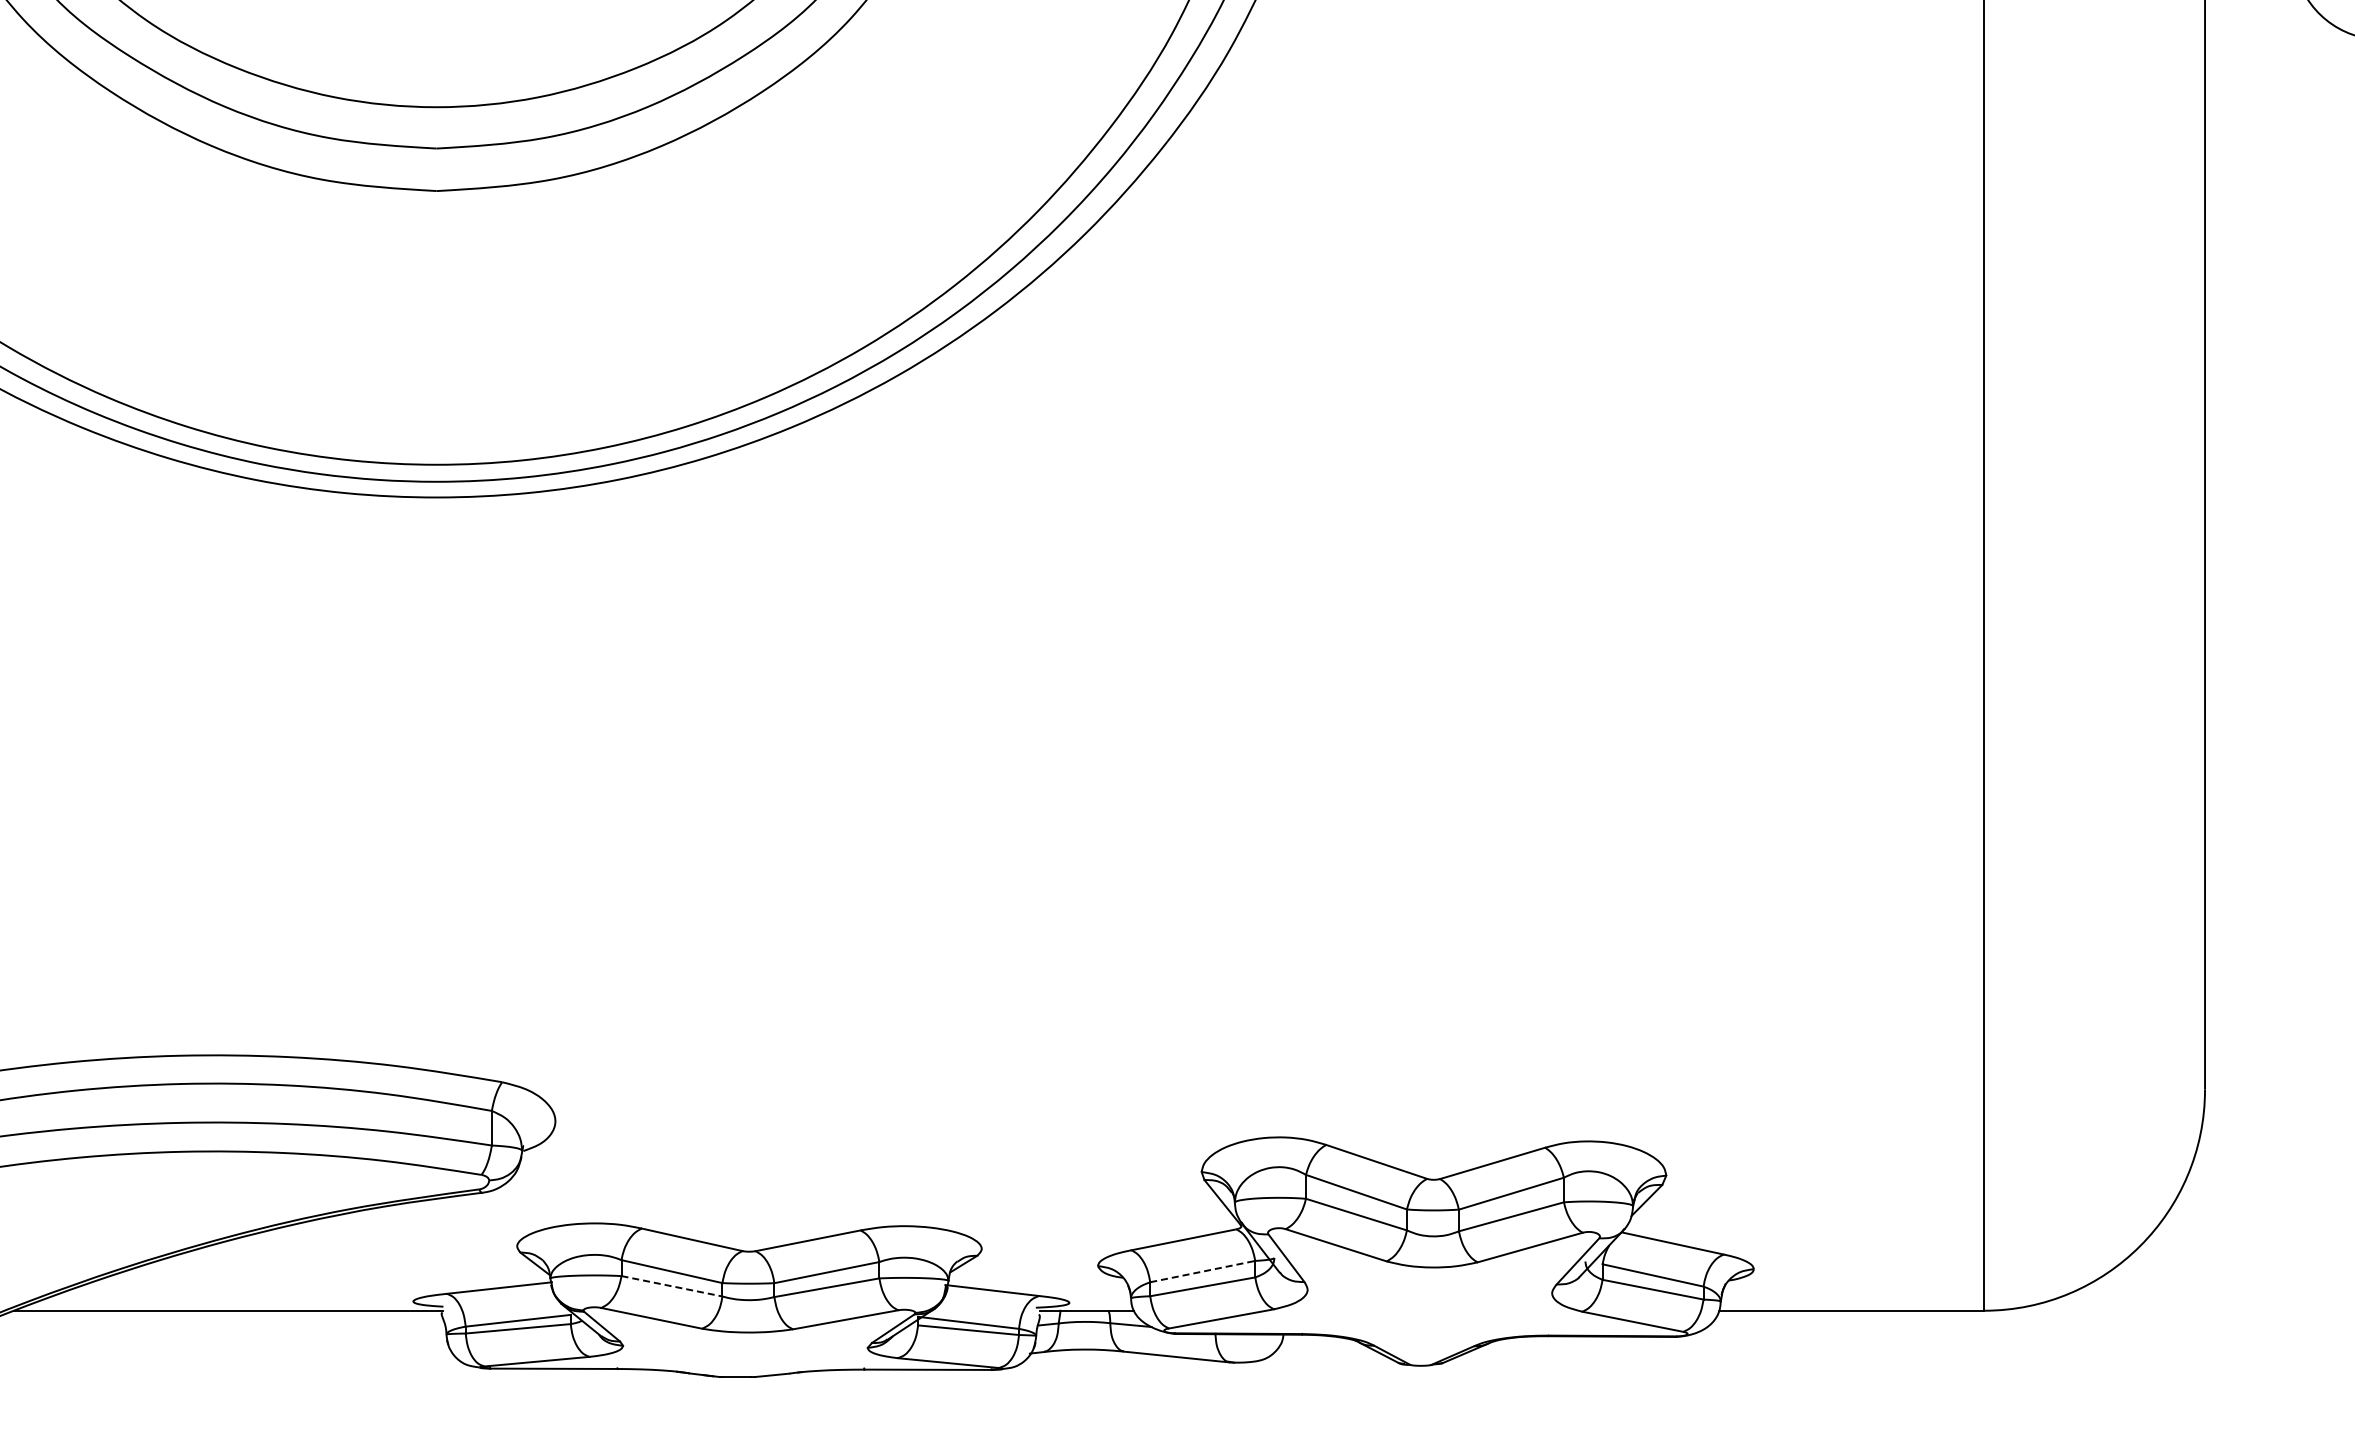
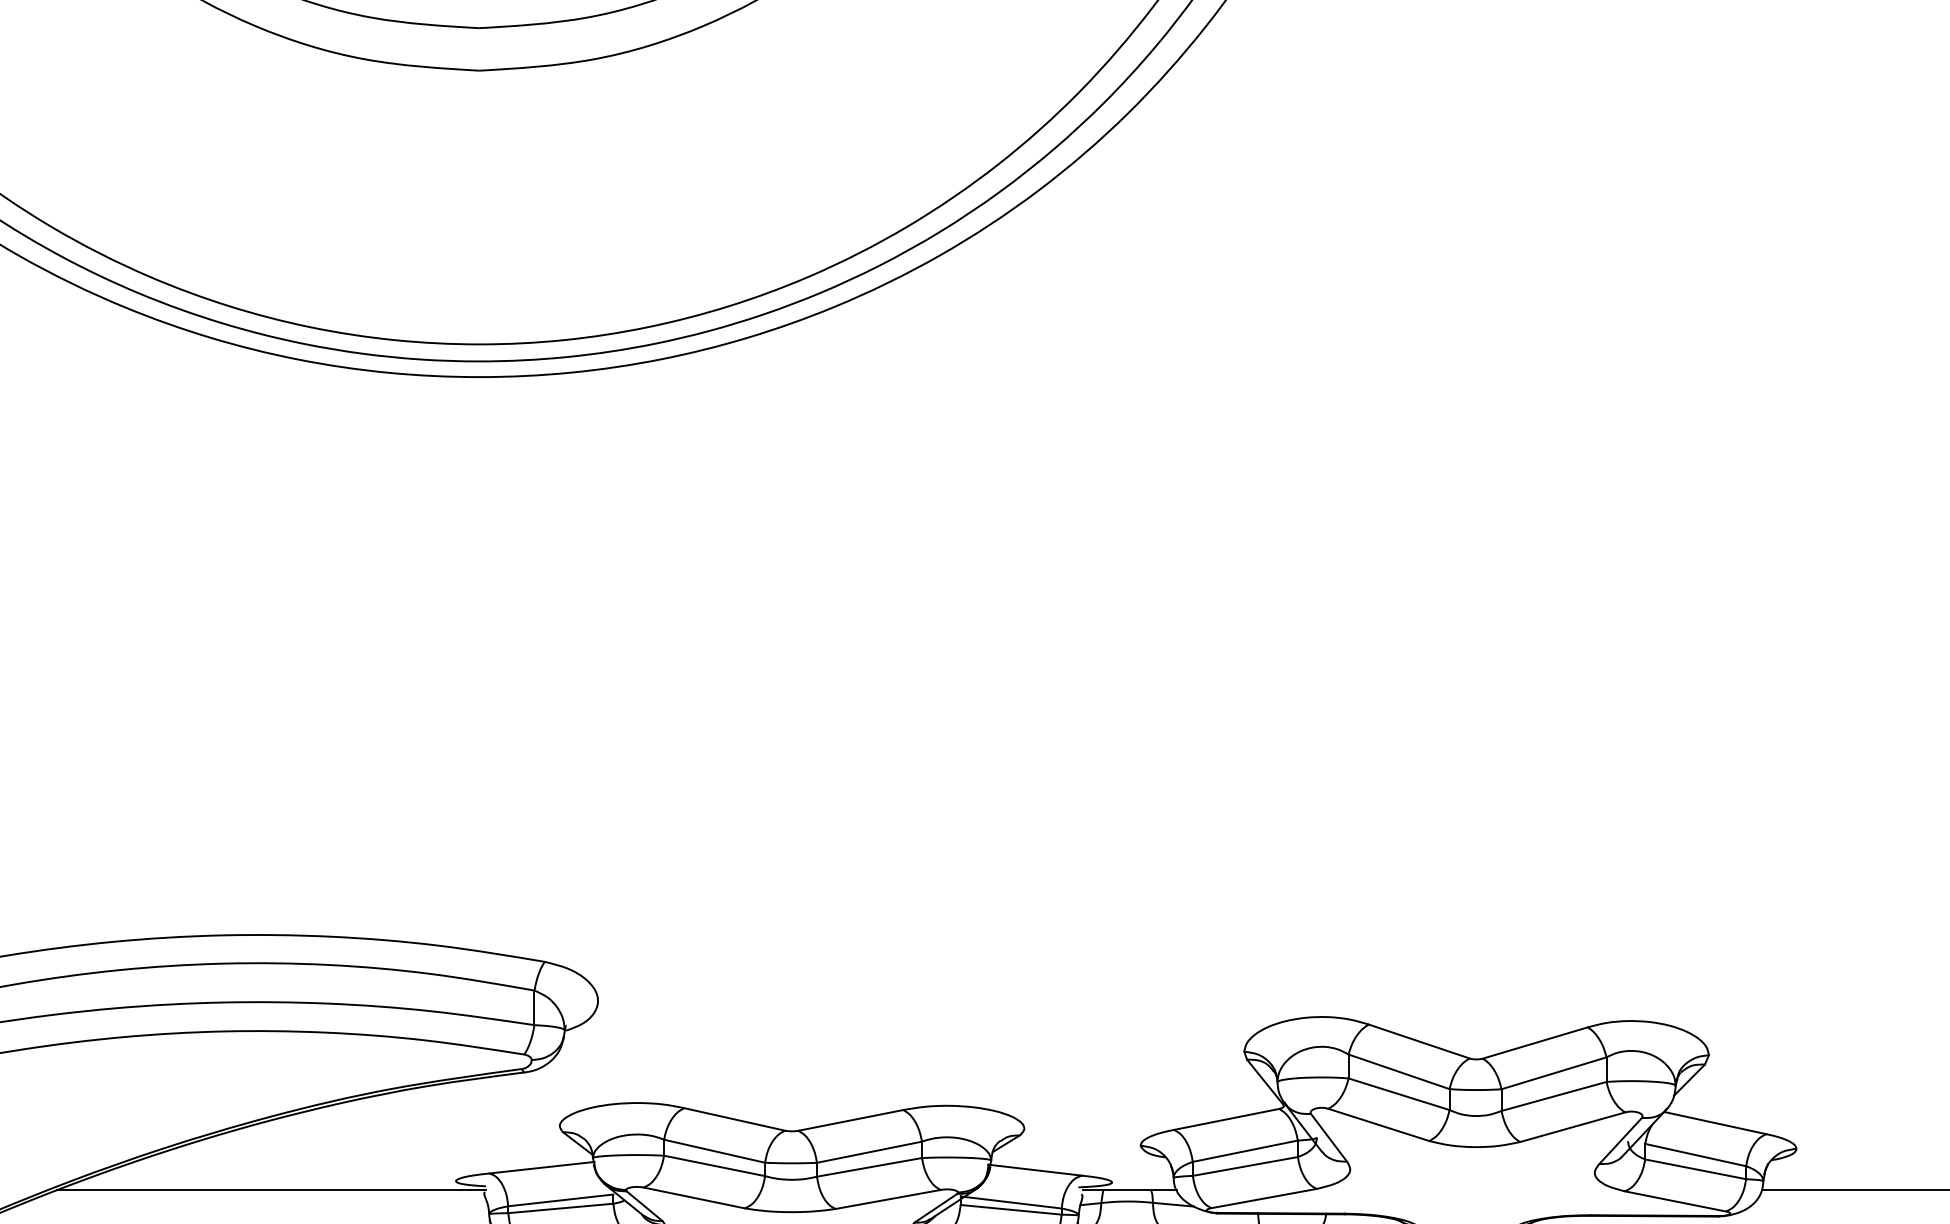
line: (1202, 1271) -> (1245, 1151), dashed -> solid
line: (672, 1286) -> (715, 1166), dashed -> solid

